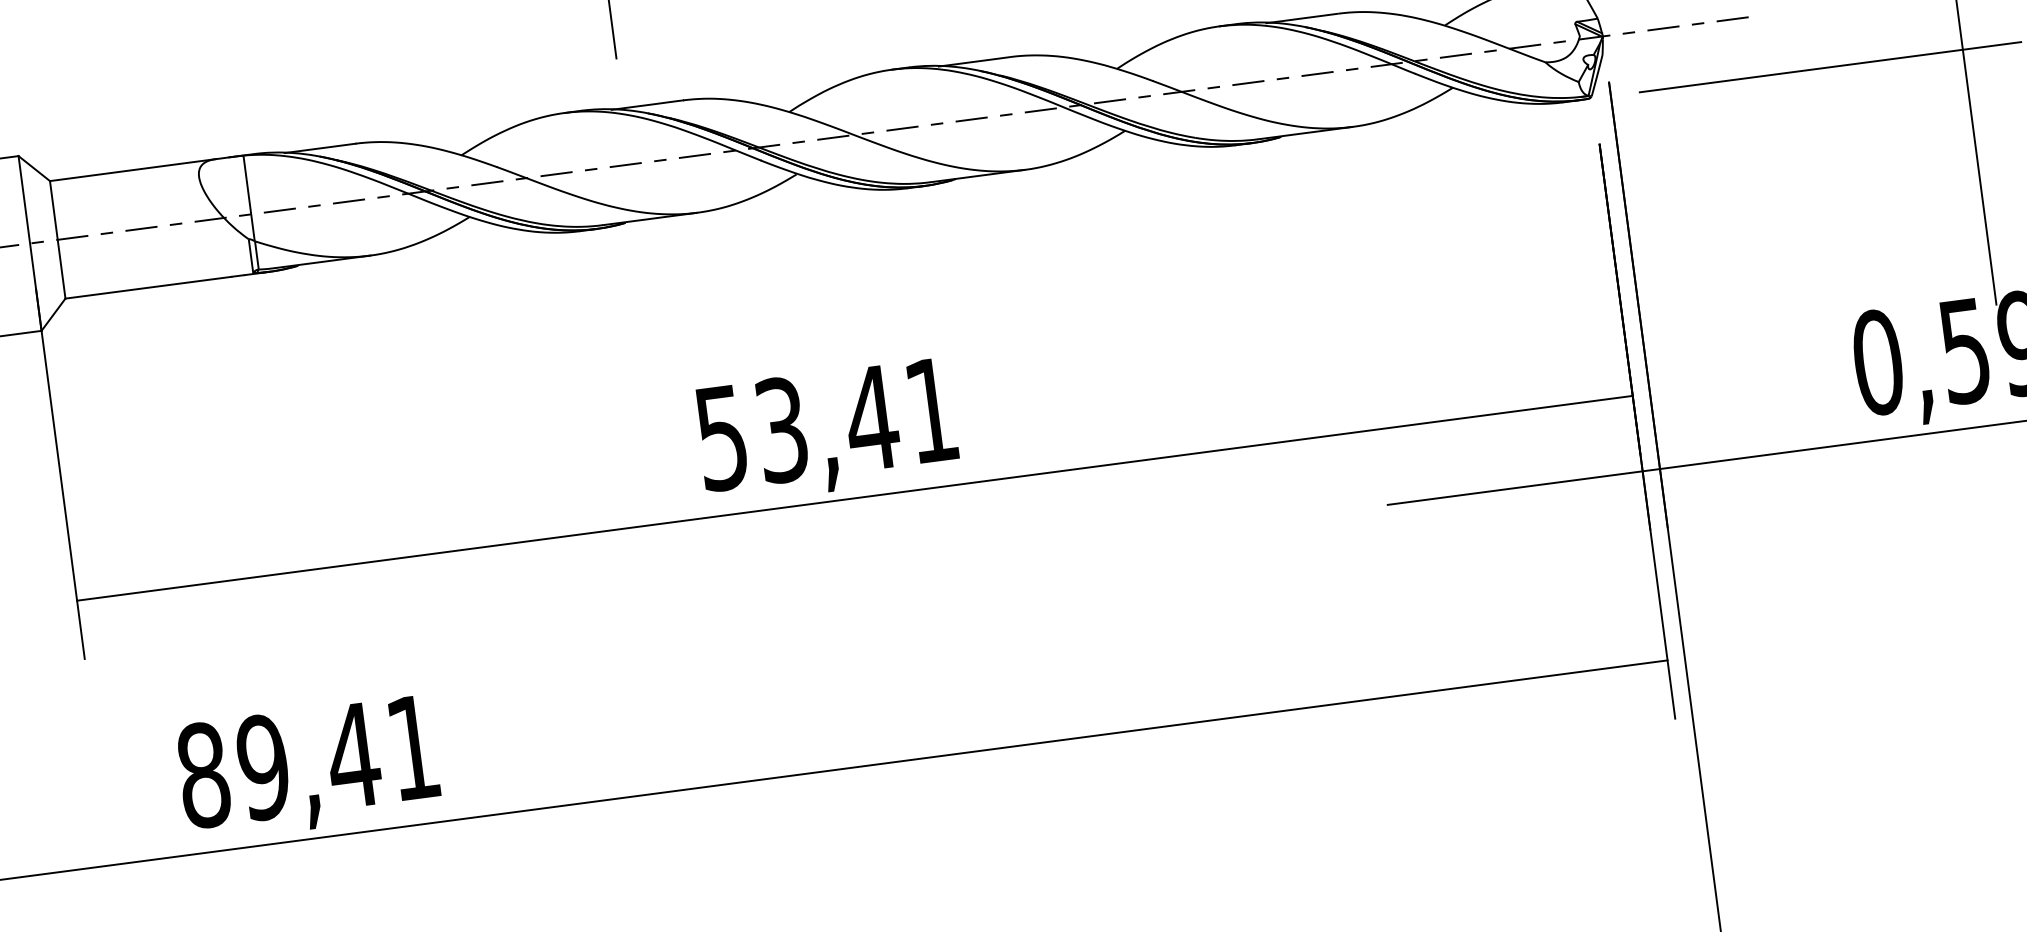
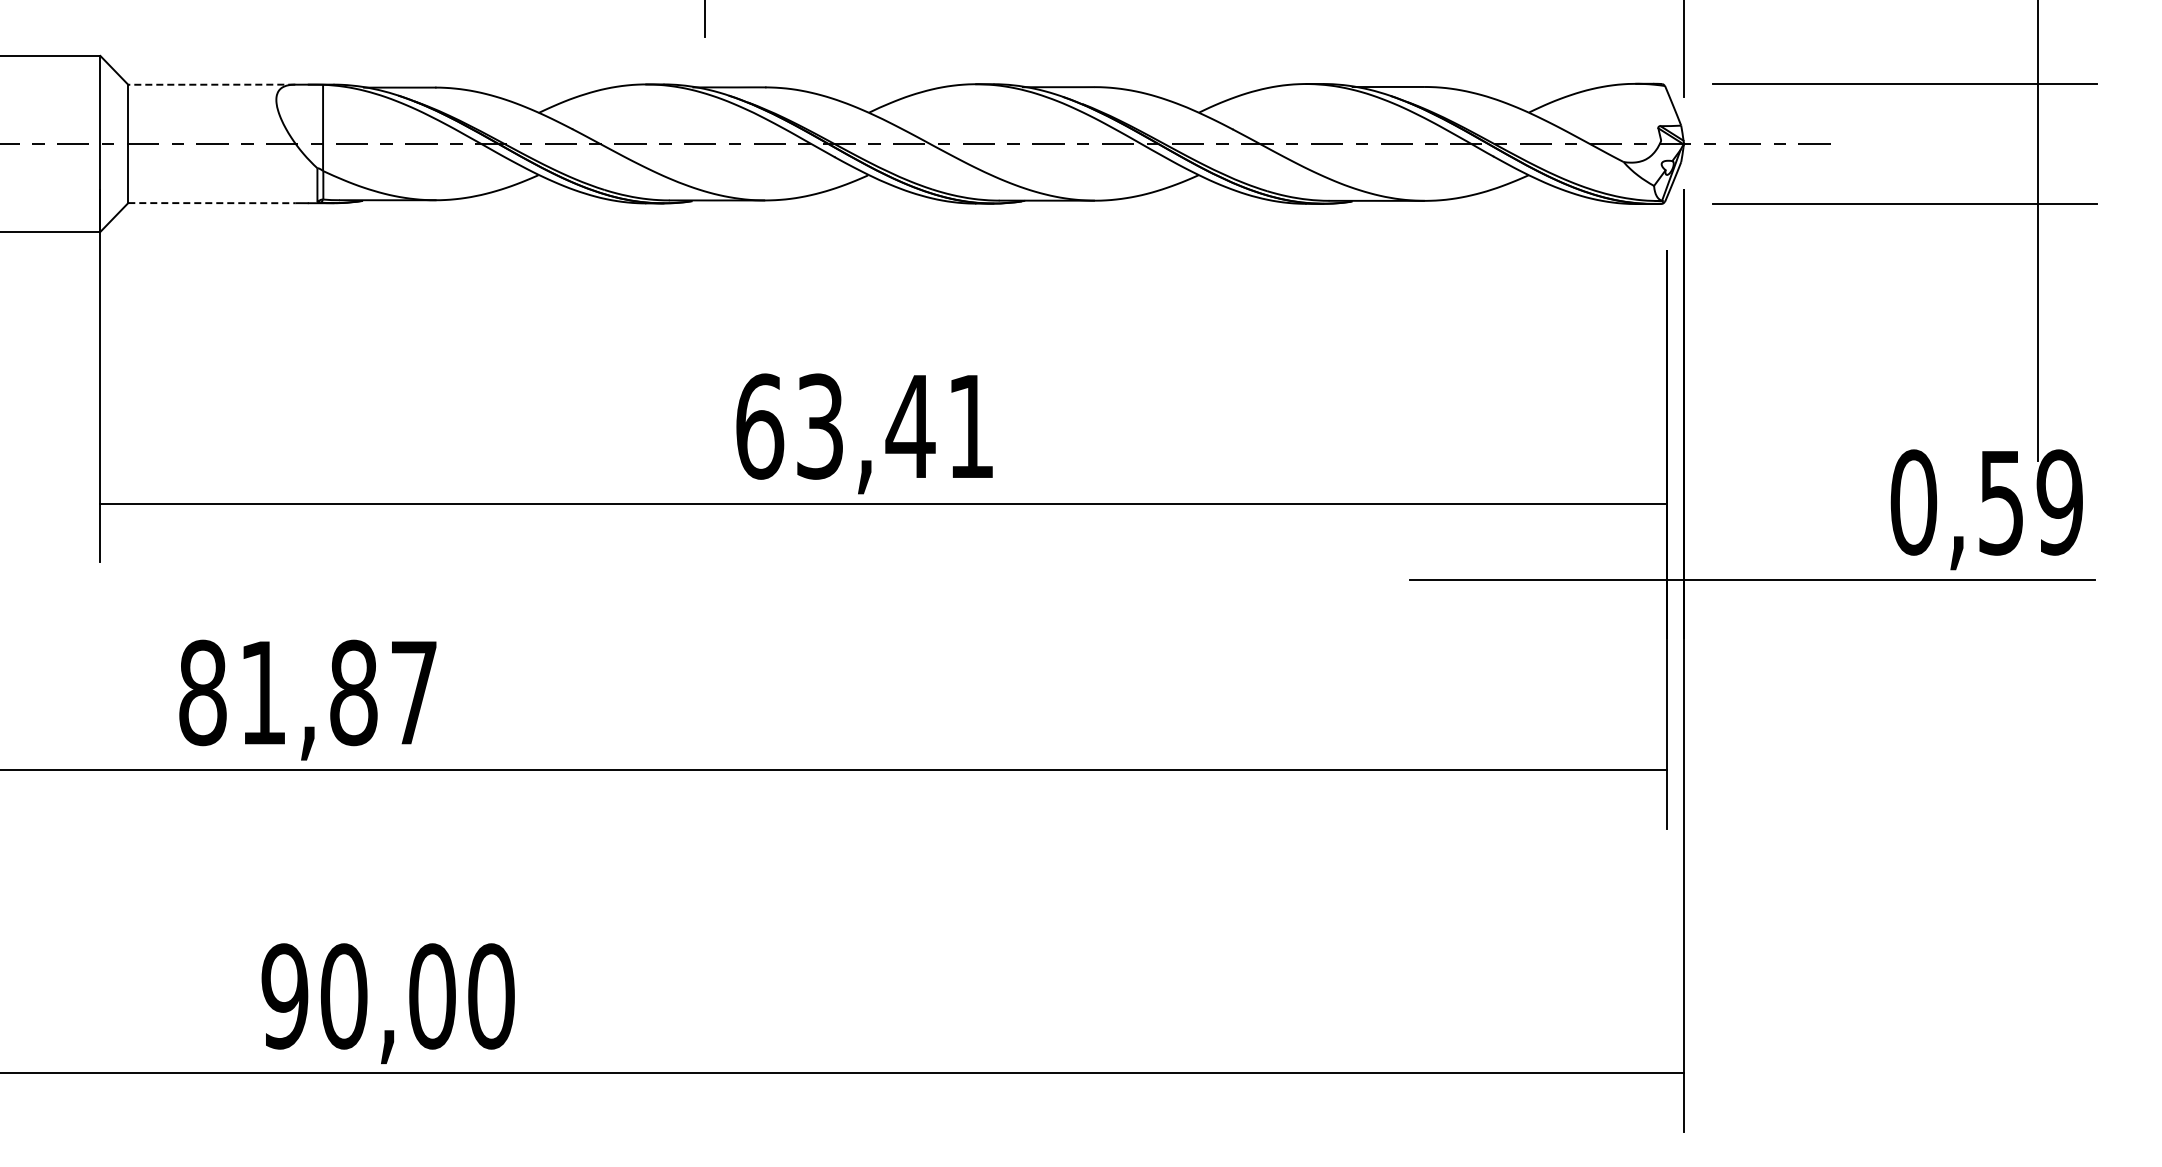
line: (132, 169) -> (211, 84), solid -> dashed
line: (148, 288) -> (211, 203), solid -> dashed
text: (722, 437) -> (760, 426), 53,41 -> 63,41
text: (337, 757) -> (337, 692), 89,41 -> 81,87

